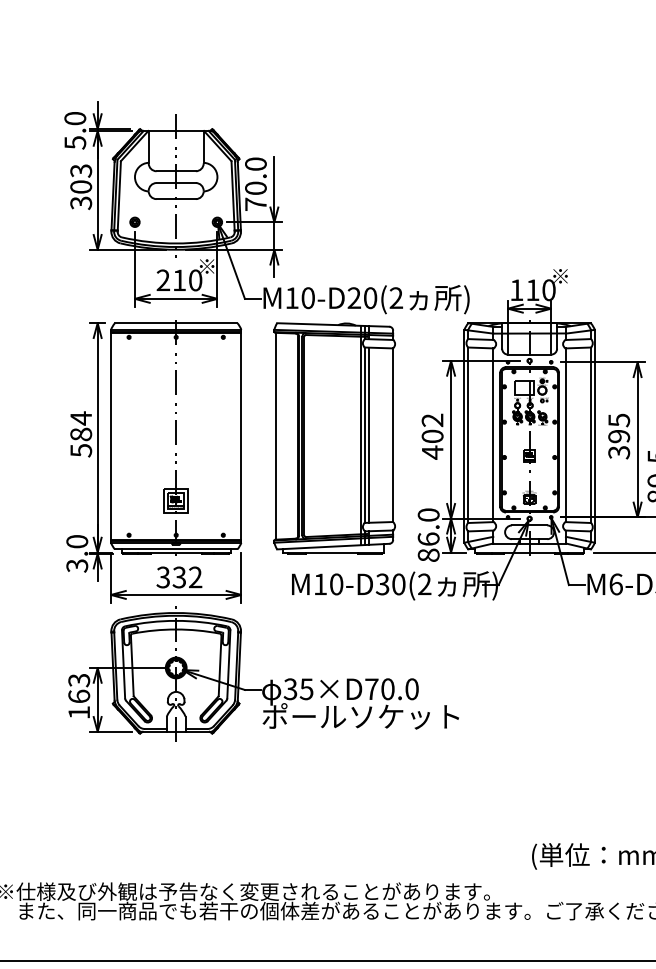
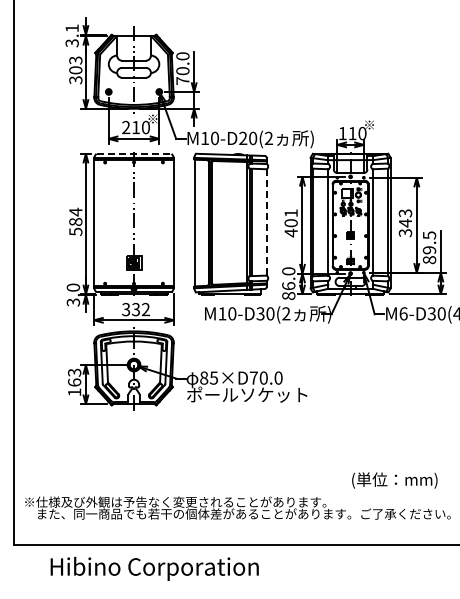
text: (74, 130) -> (71, 35), 5.0 -> 3.1
line: (176, 322) -> (134, 153), solid -> dashed
text: (431, 420) -> (290, 213), 402 -> 401
text: (619, 428) -> (405, 218), 395 -> 343
line: (392, 435) -> (266, 222), solid -> dashed
text: (291, 688) -> (204, 377), 35×D70.0 -> 85×D70.0

